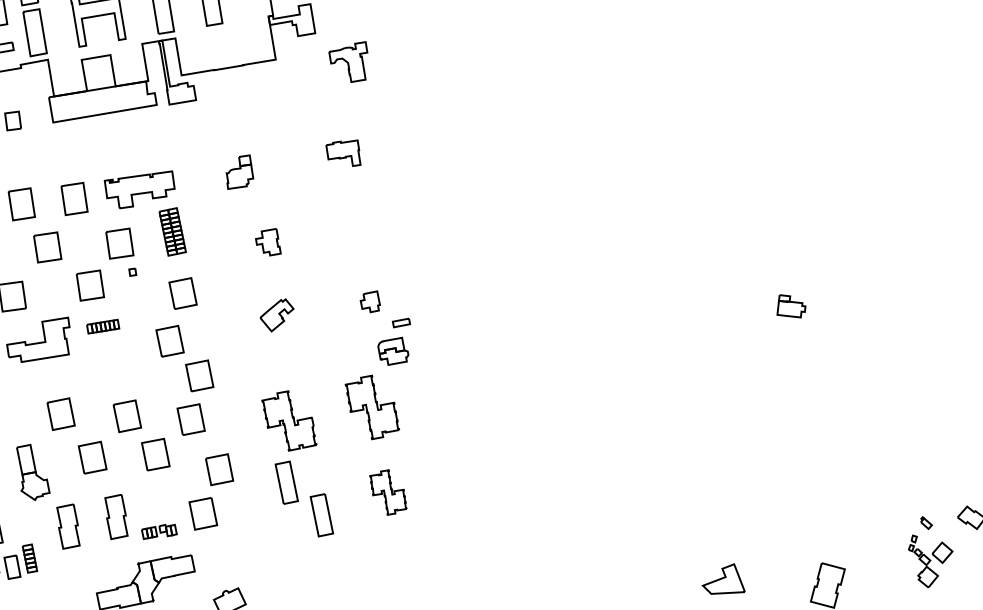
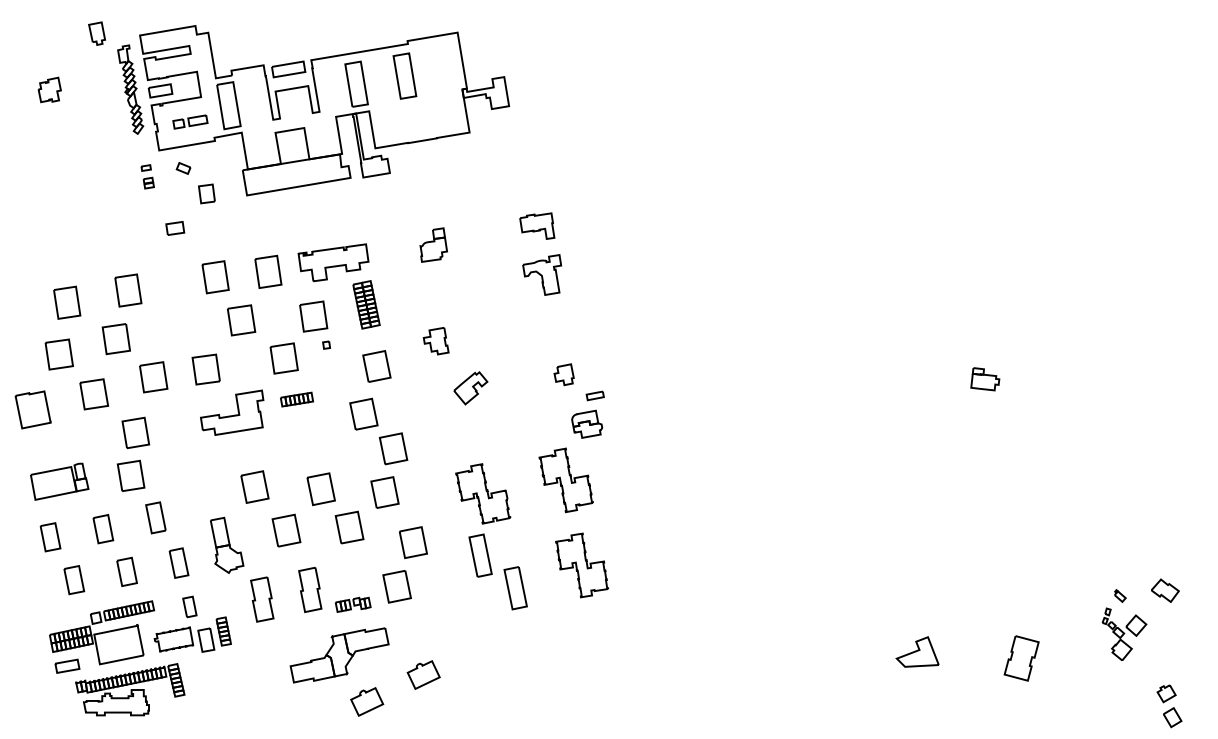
part: (348, 61) -> (542, 274), moved
part: (267, 242) -> (435, 341), moved
part: (388, 492) -> (582, 565), size x1.43

